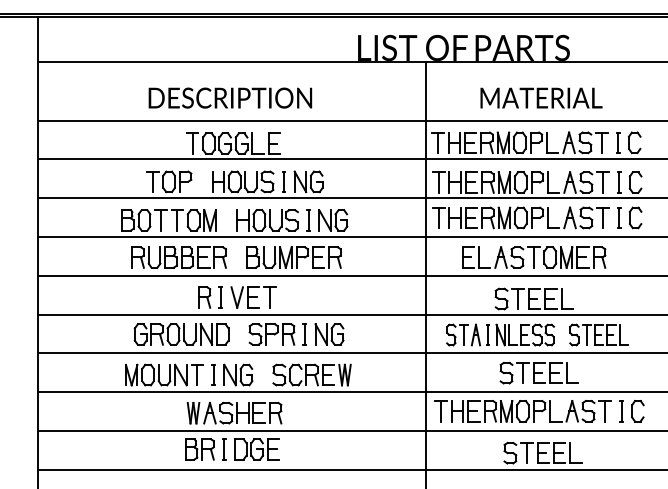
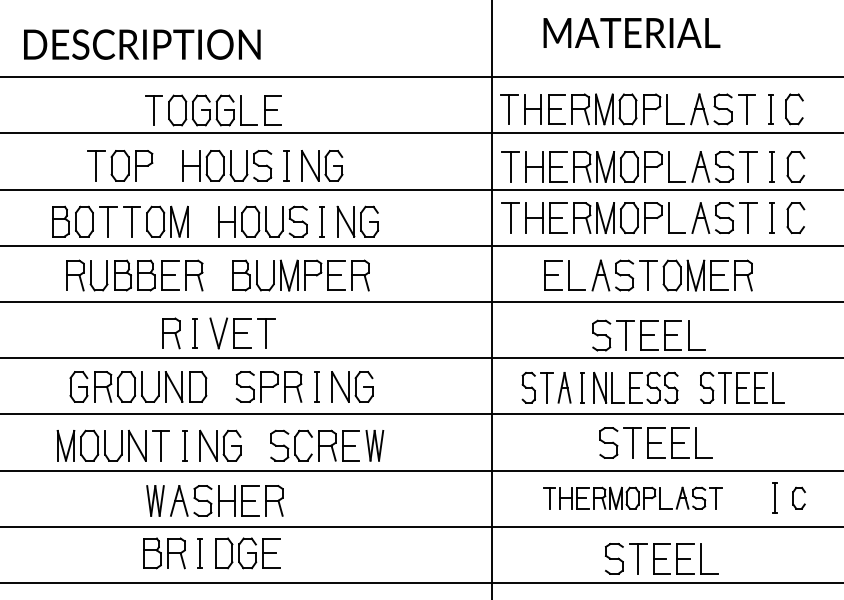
text: (230, 97) -> (142, 43), moved
text: (541, 97) -> (631, 32), moved
part: (522, 411) -> (631, 498), size x0.7
part: (637, 411) -> (798, 498), size x0.7

